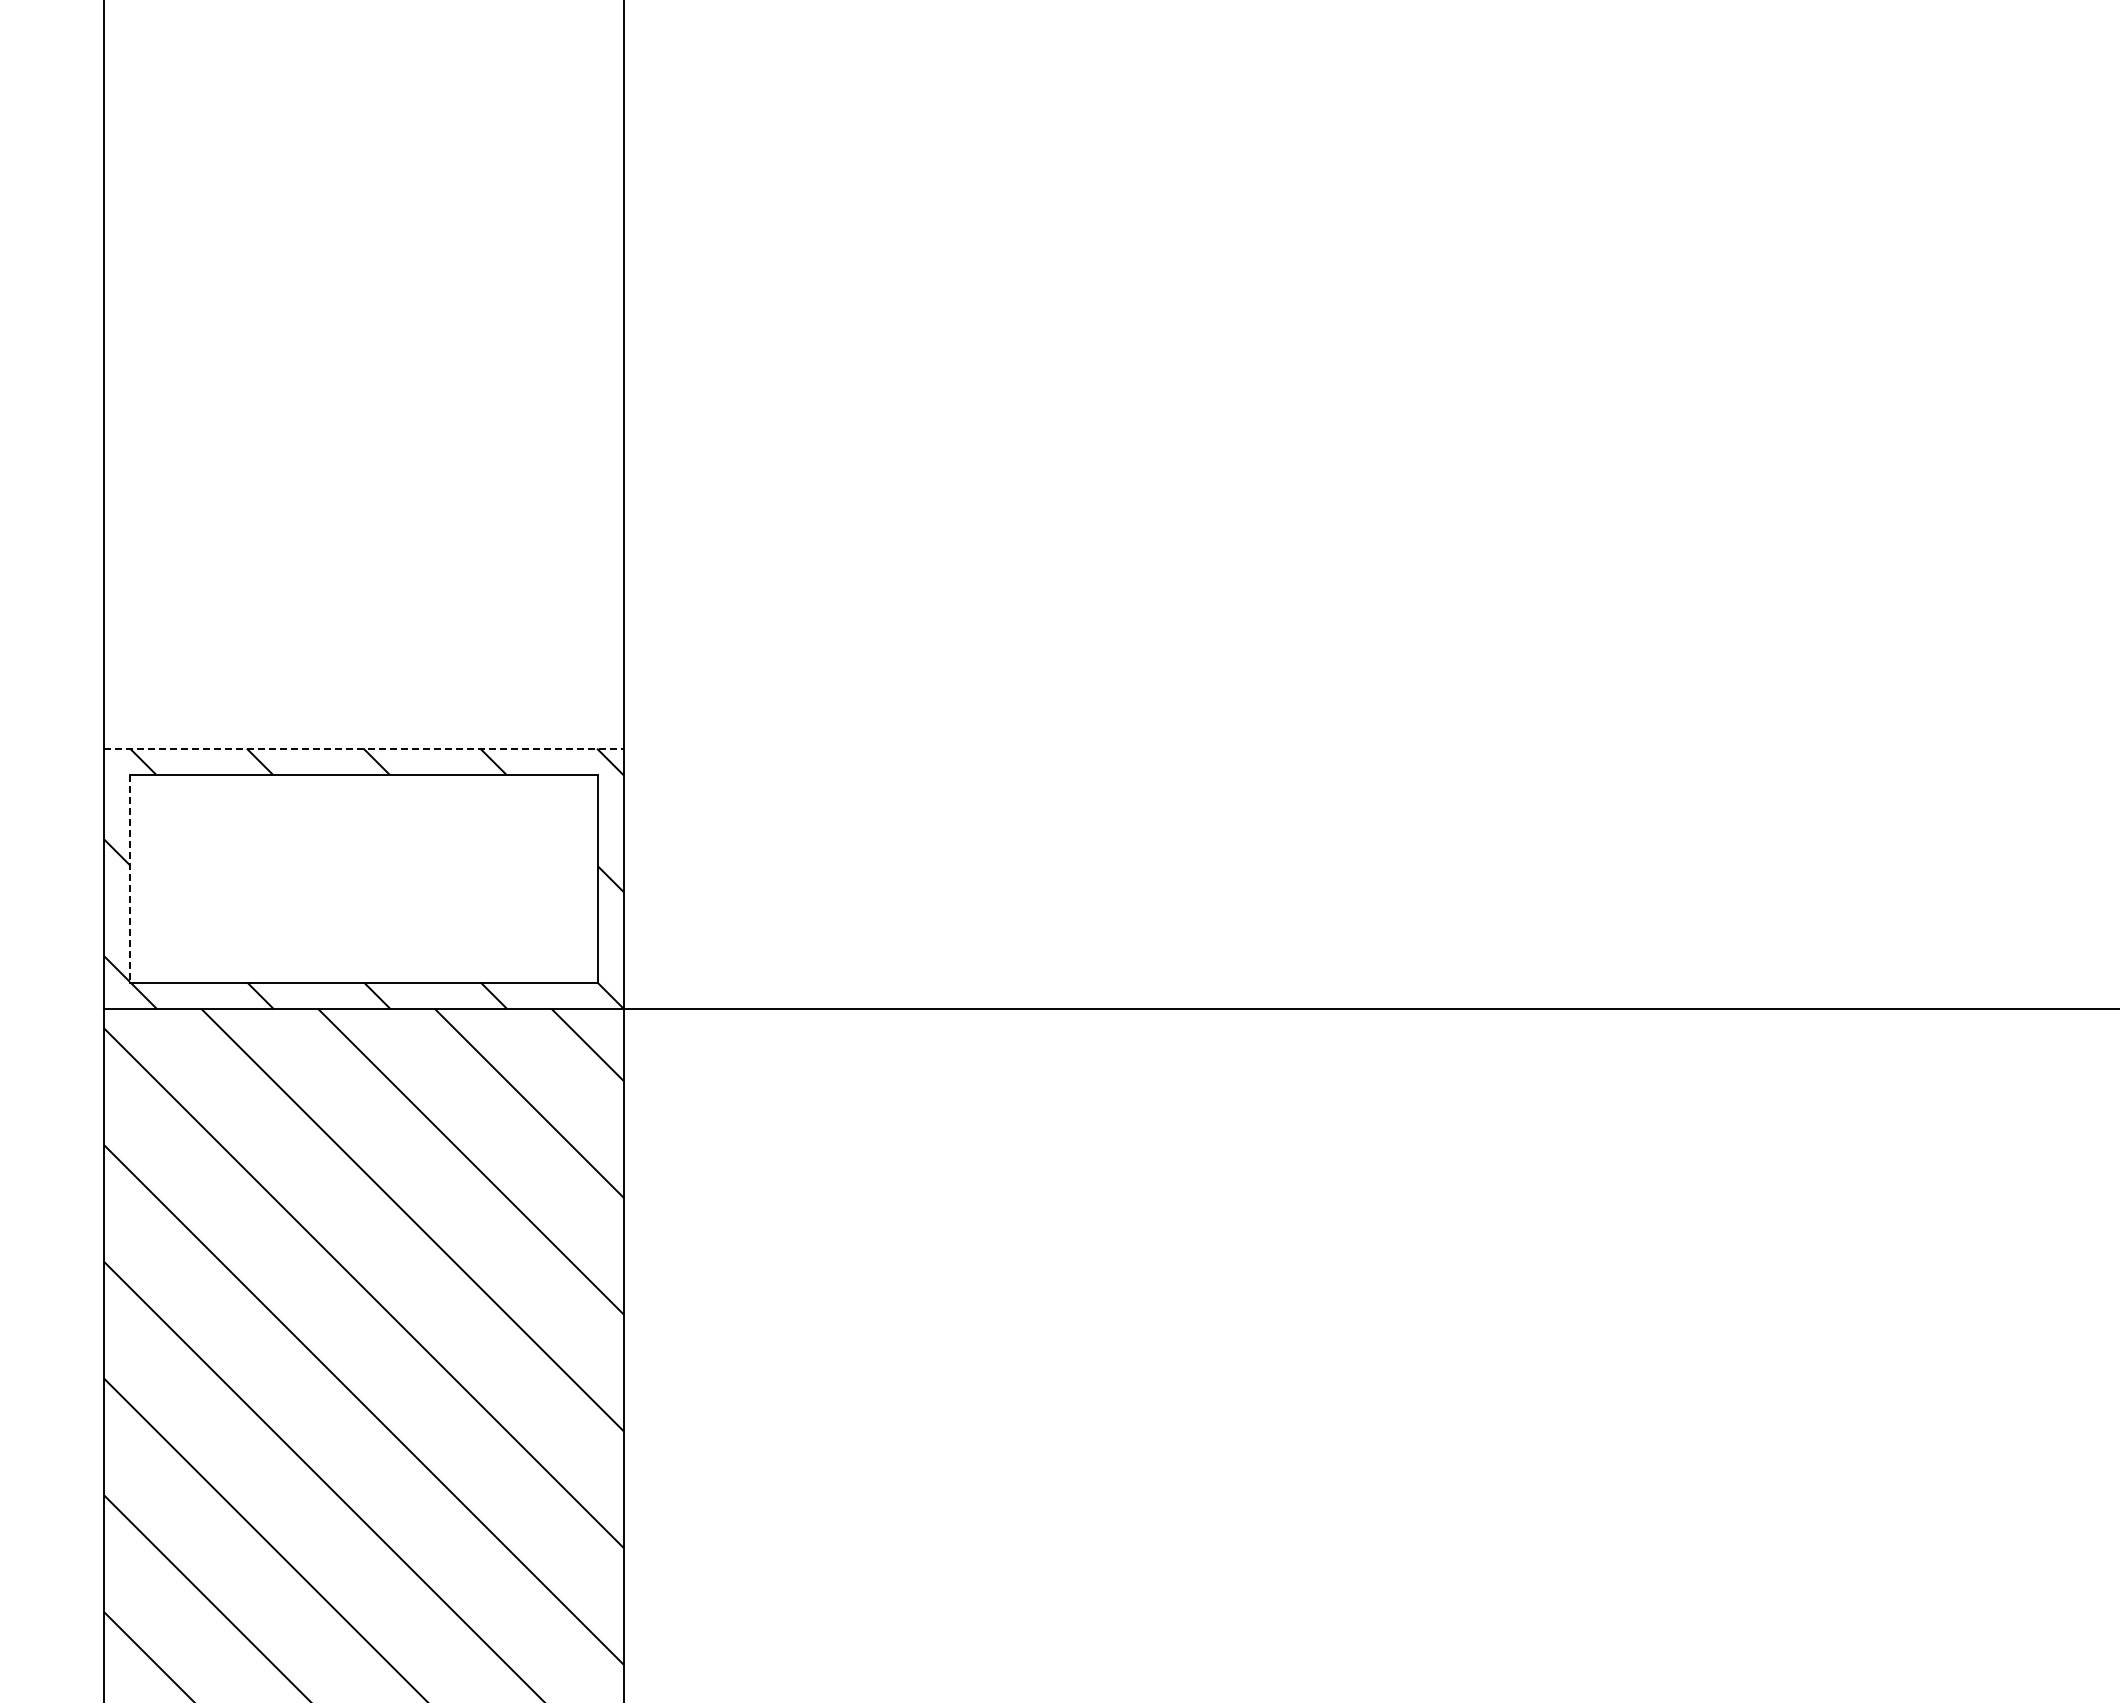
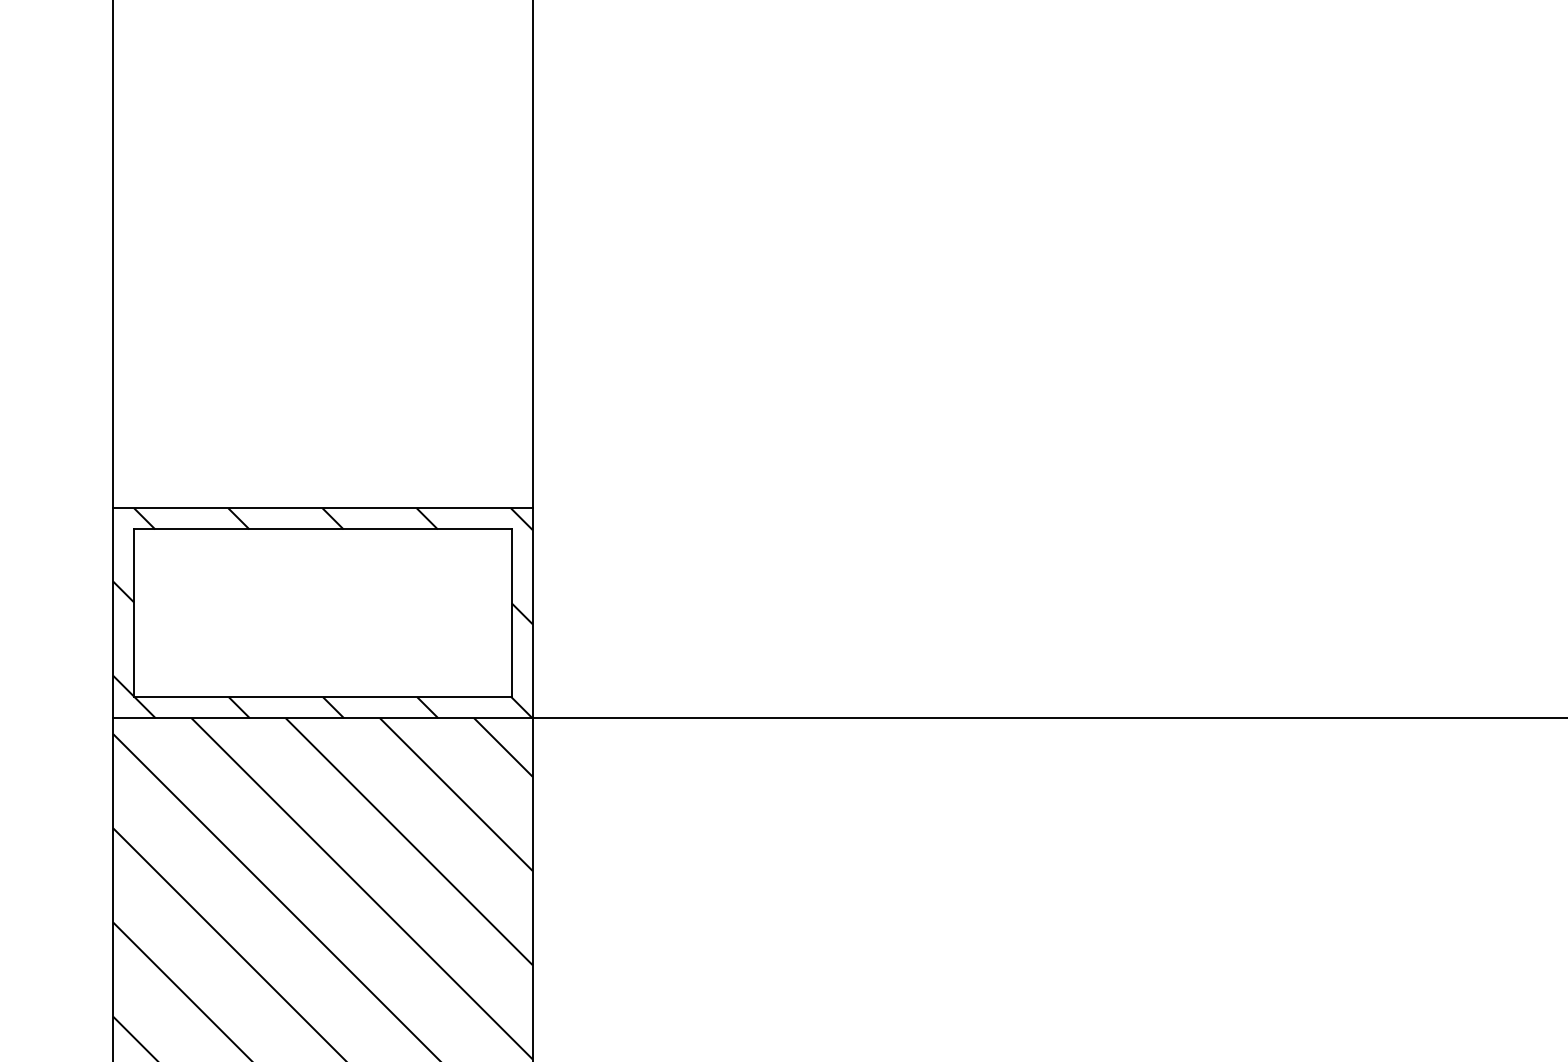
line: (363, 748) -> (322, 508), dashed -> solid
line: (129, 878) -> (133, 613), dashed -> solid

